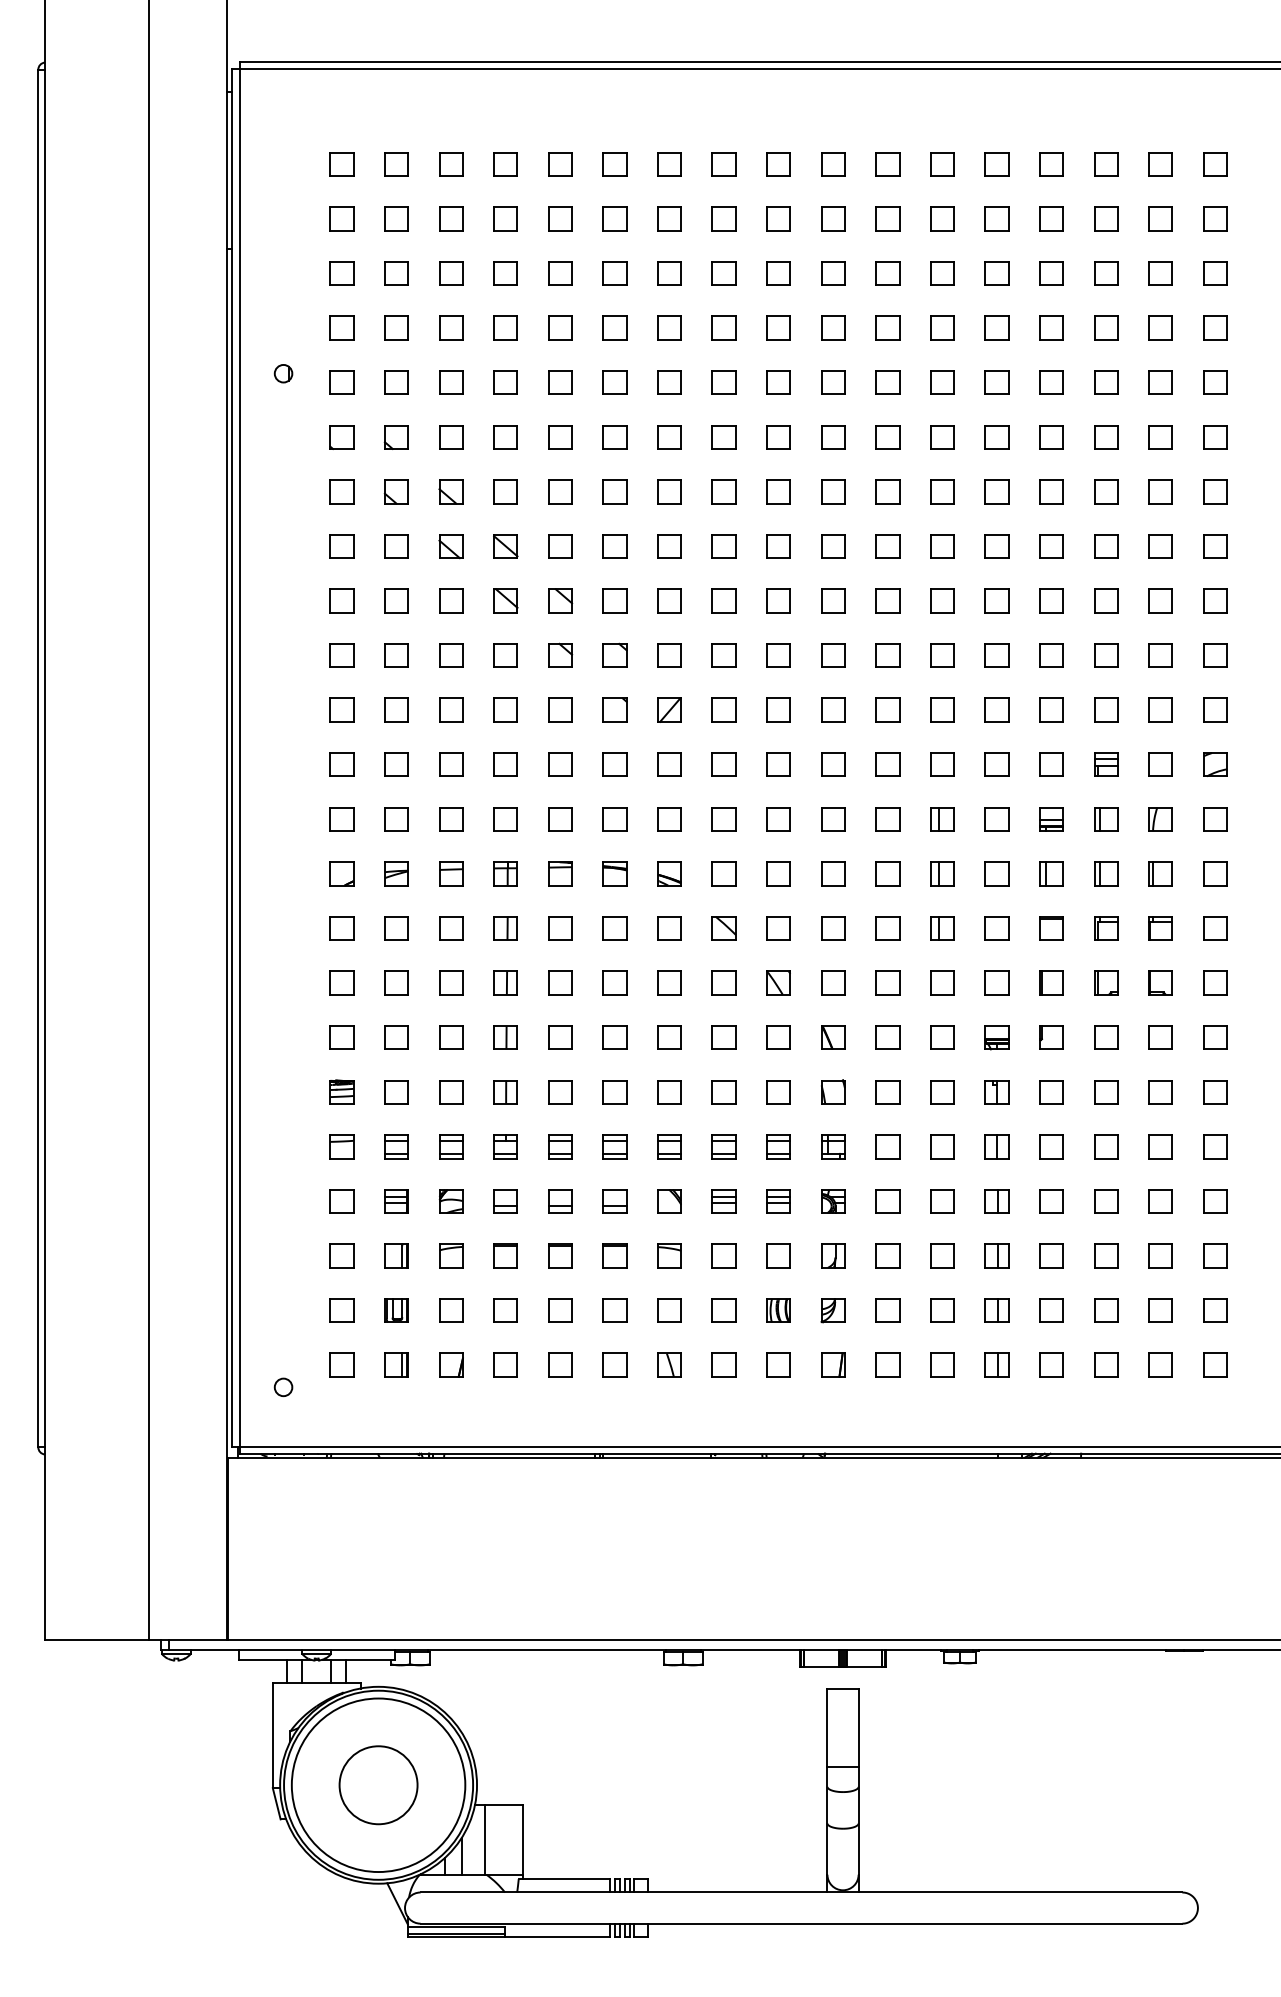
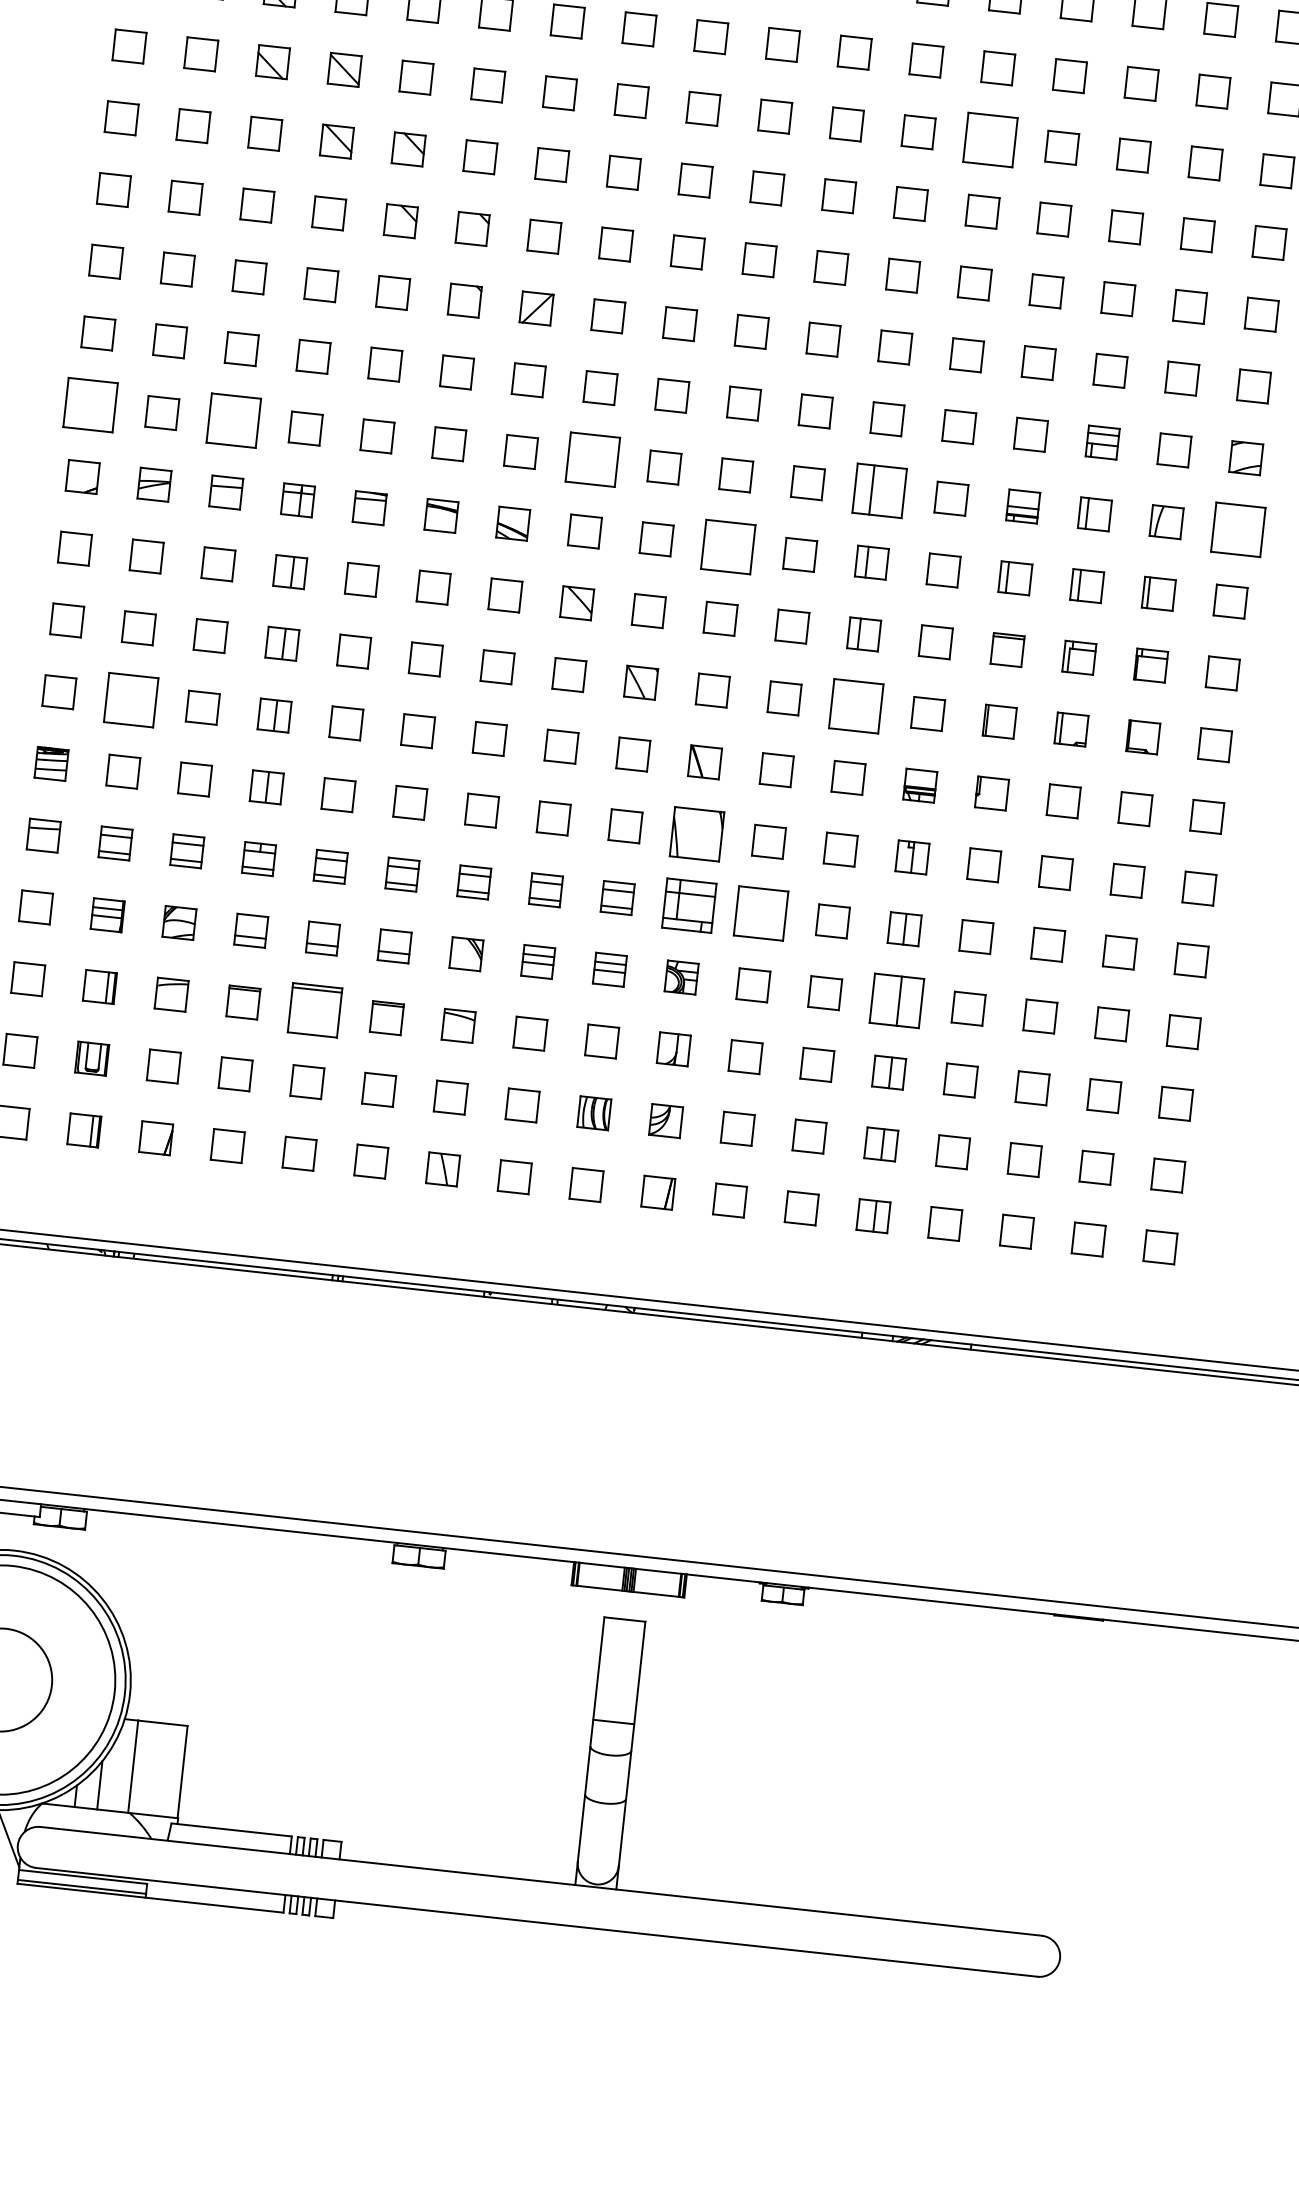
part: (996, 546) -> (989, 140), size x1.6
part: (341, 819) -> (89, 405), size x1.6
part: (451, 819) -> (234, 421), size x1.6
part: (723, 819) -> (591, 459), size x1.6
part: (942, 819) -> (879, 491), size x1.6
part: (1215, 819) -> (1238, 530), size x1.6
part: (833, 873) -> (728, 546), size x1.6
part: (942, 982) -> (856, 705), size x1.6
part: (396, 1037) -> (130, 699), size x1.6
part: (833, 1091) -> (697, 833), size x1.6
part: (833, 1146) -> (689, 905), size x1.6
part: (887, 1146) -> (760, 913), size x1.6
part: (996, 1201) -> (896, 1000), size x1.6
part: (560, 1255) -> (315, 1009), size x1.6

